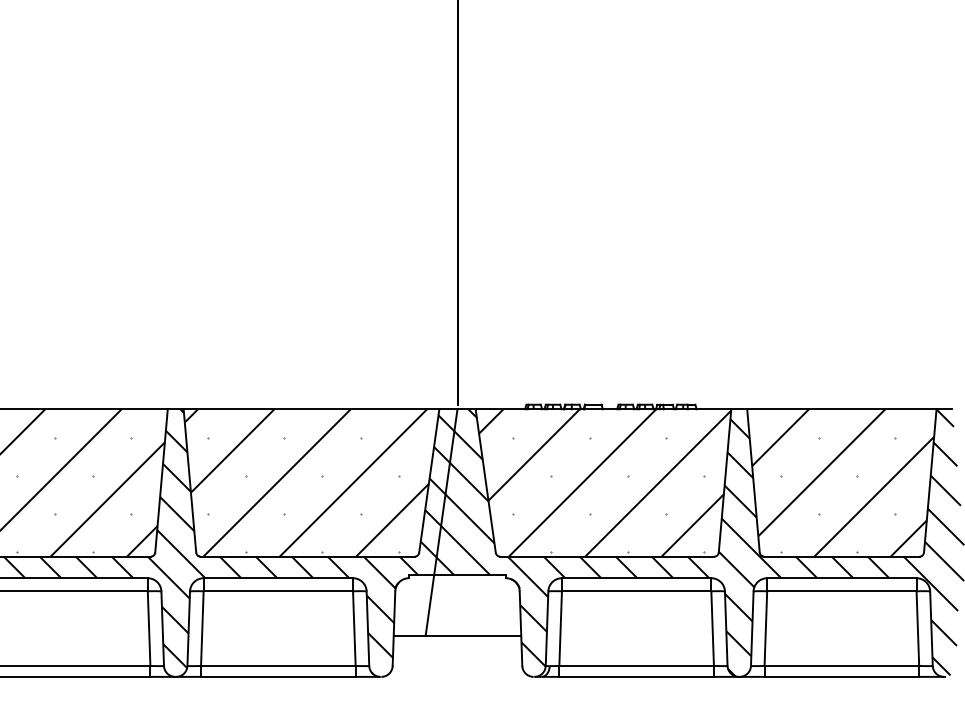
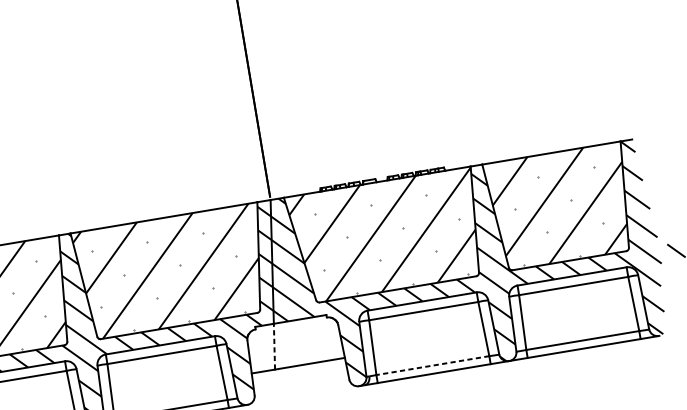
line: (429, 605) -> (274, 346), solid -> dashed
line: (636, 665) -> (432, 365), solid -> dashed

